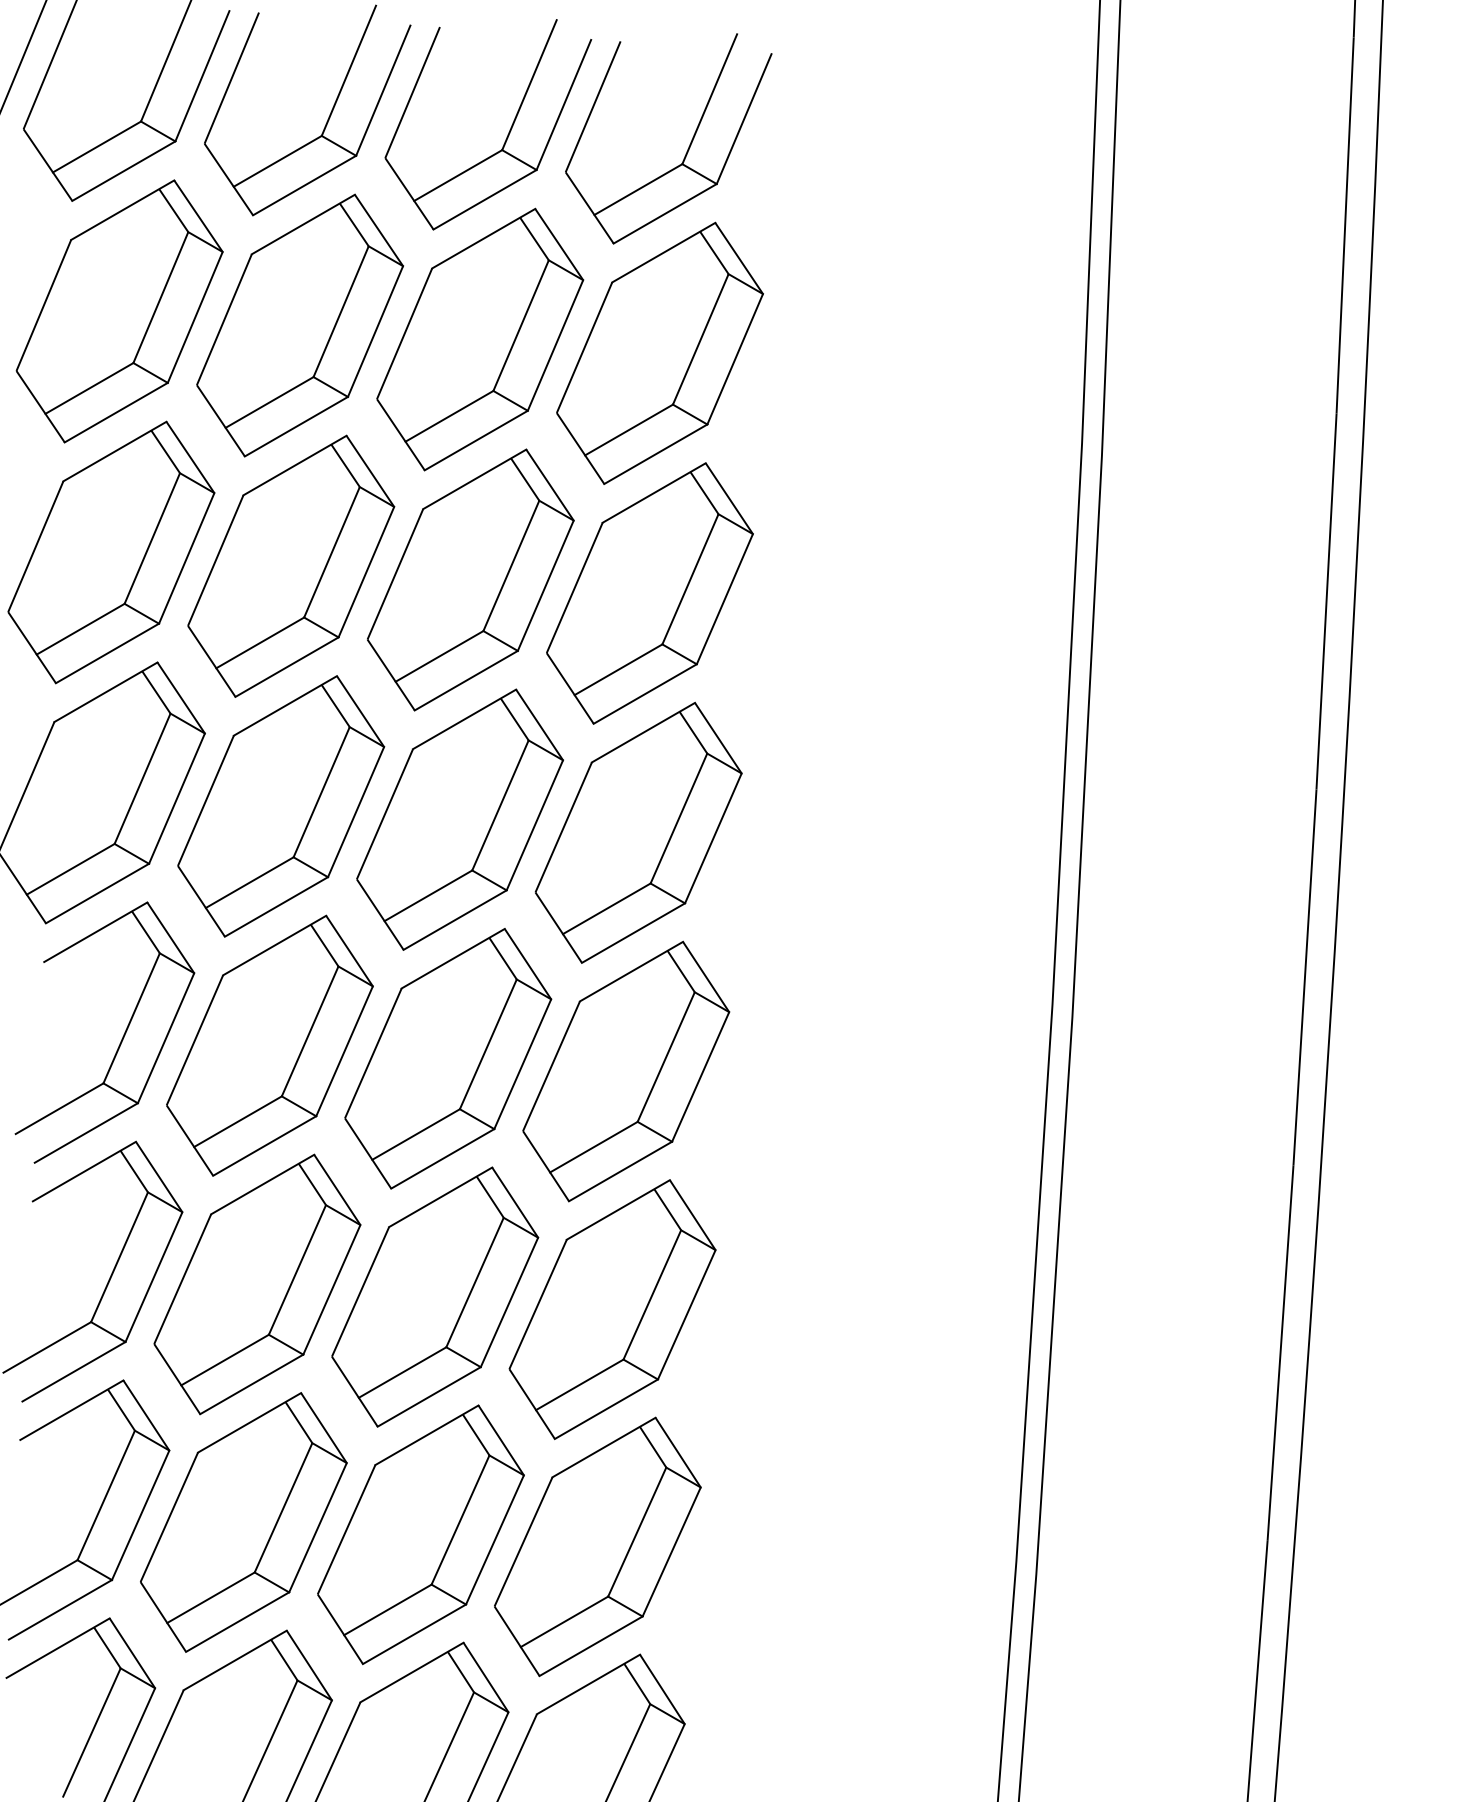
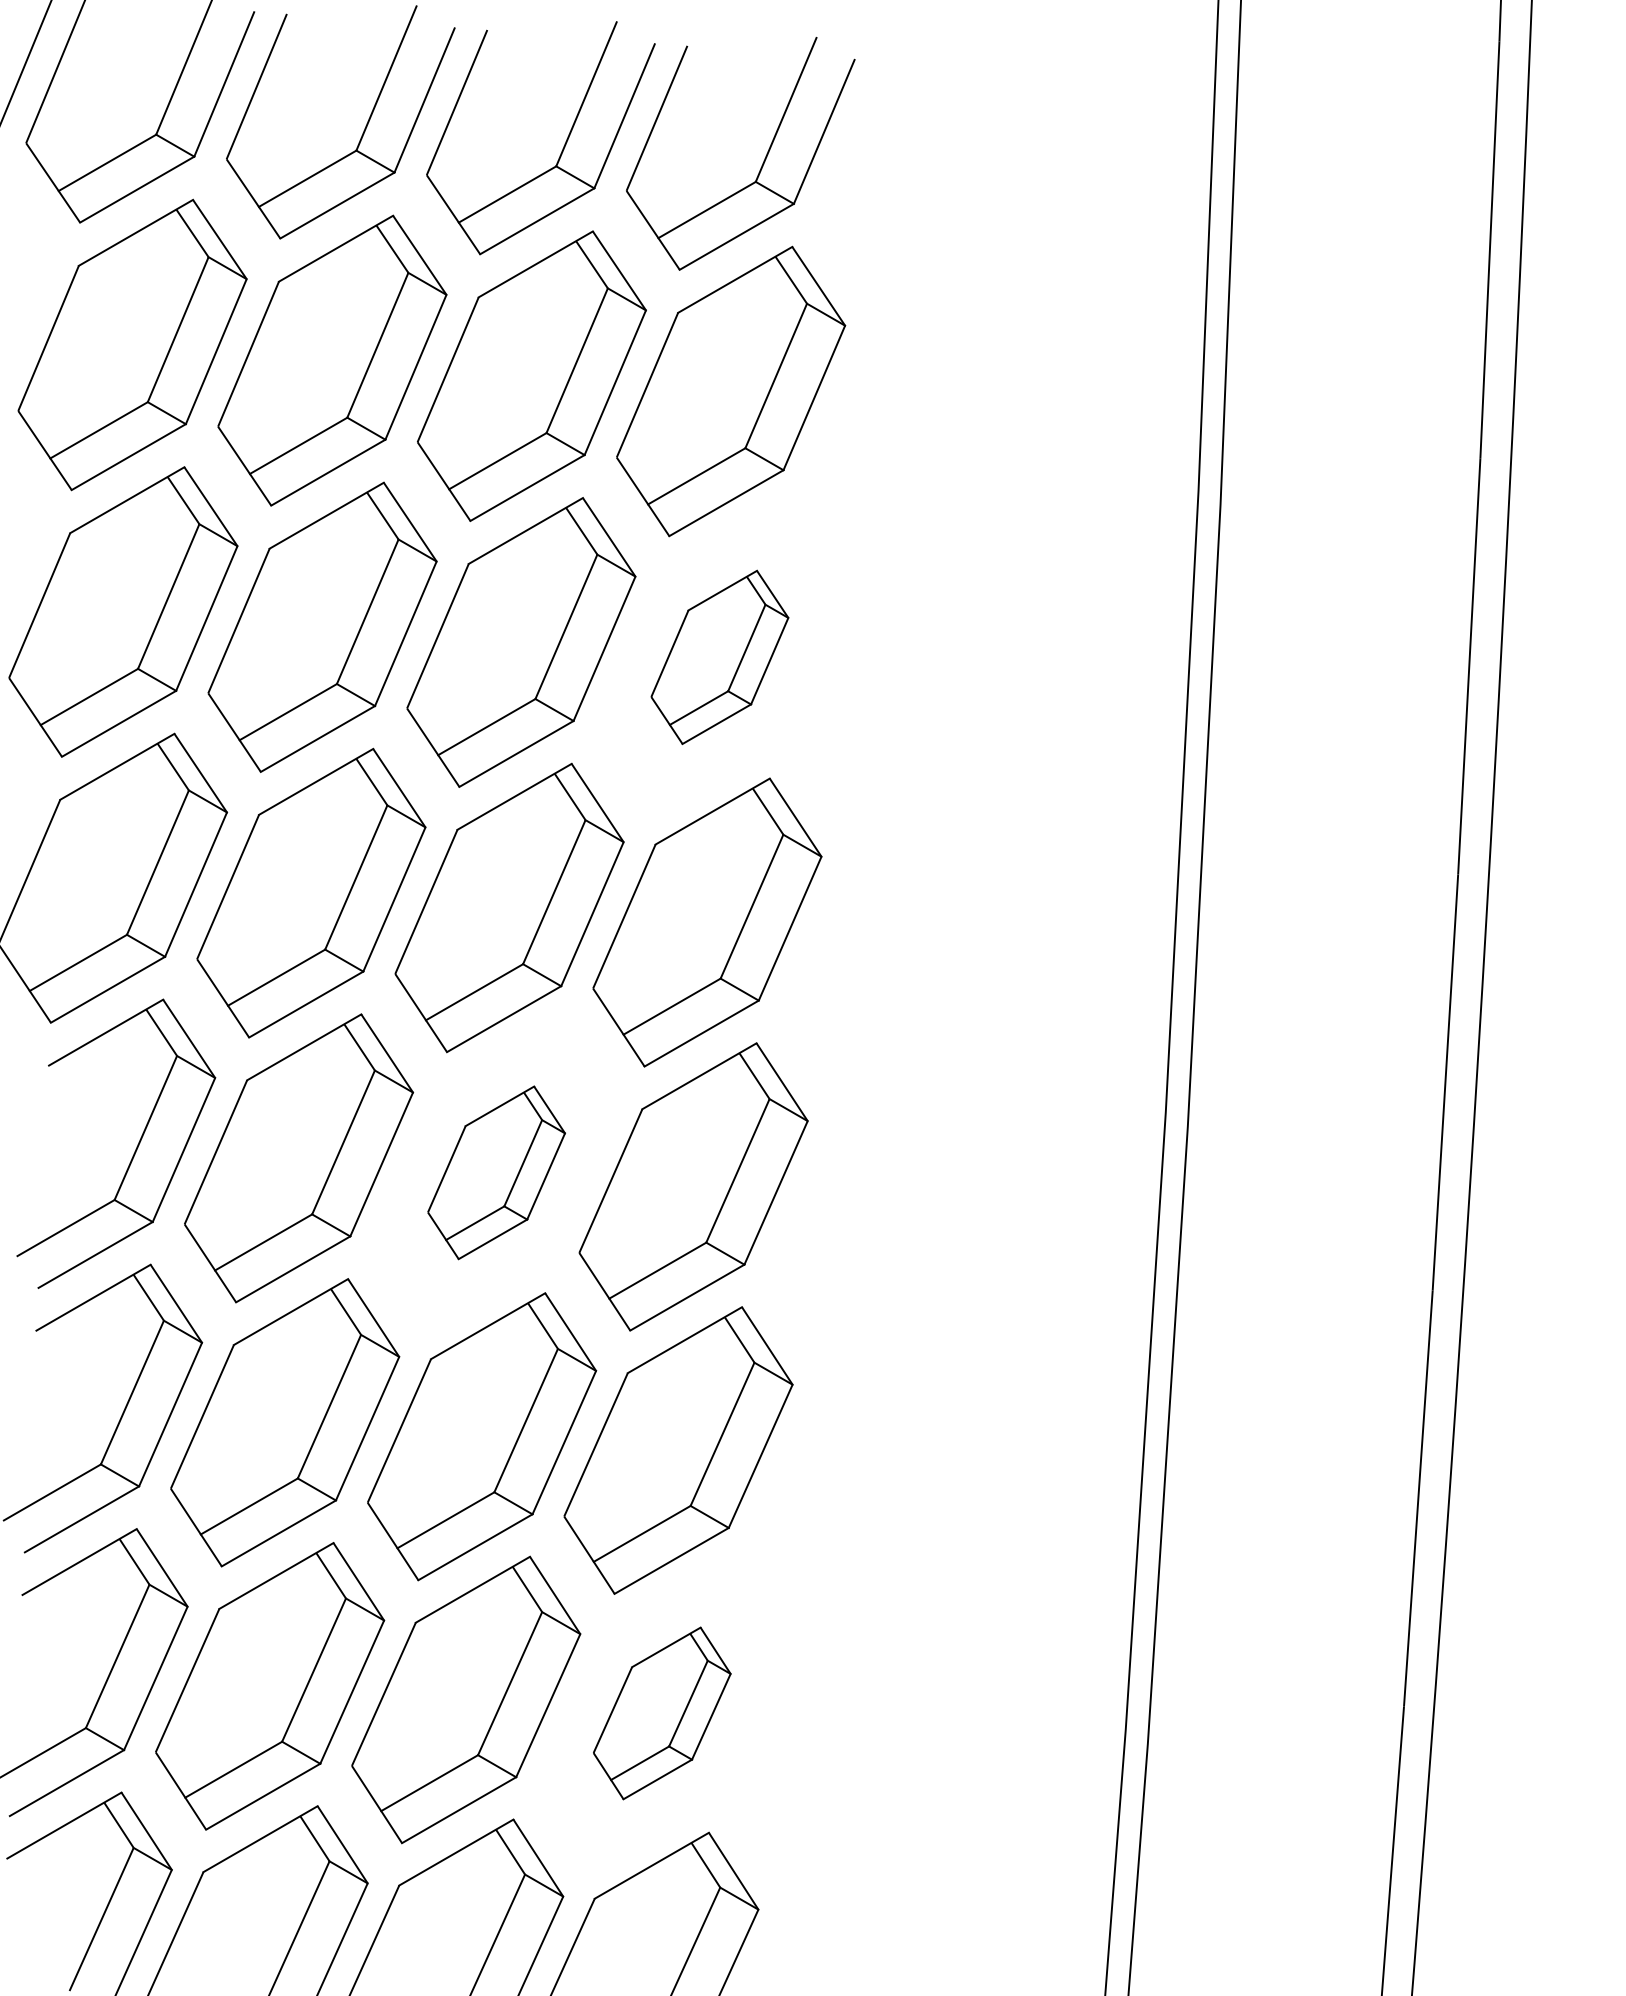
part: (649, 593) -> (719, 657), size x0.6
part: (448, 1058) -> (496, 1172), size x0.6
part: (597, 1546) -> (661, 1712), size x0.6

